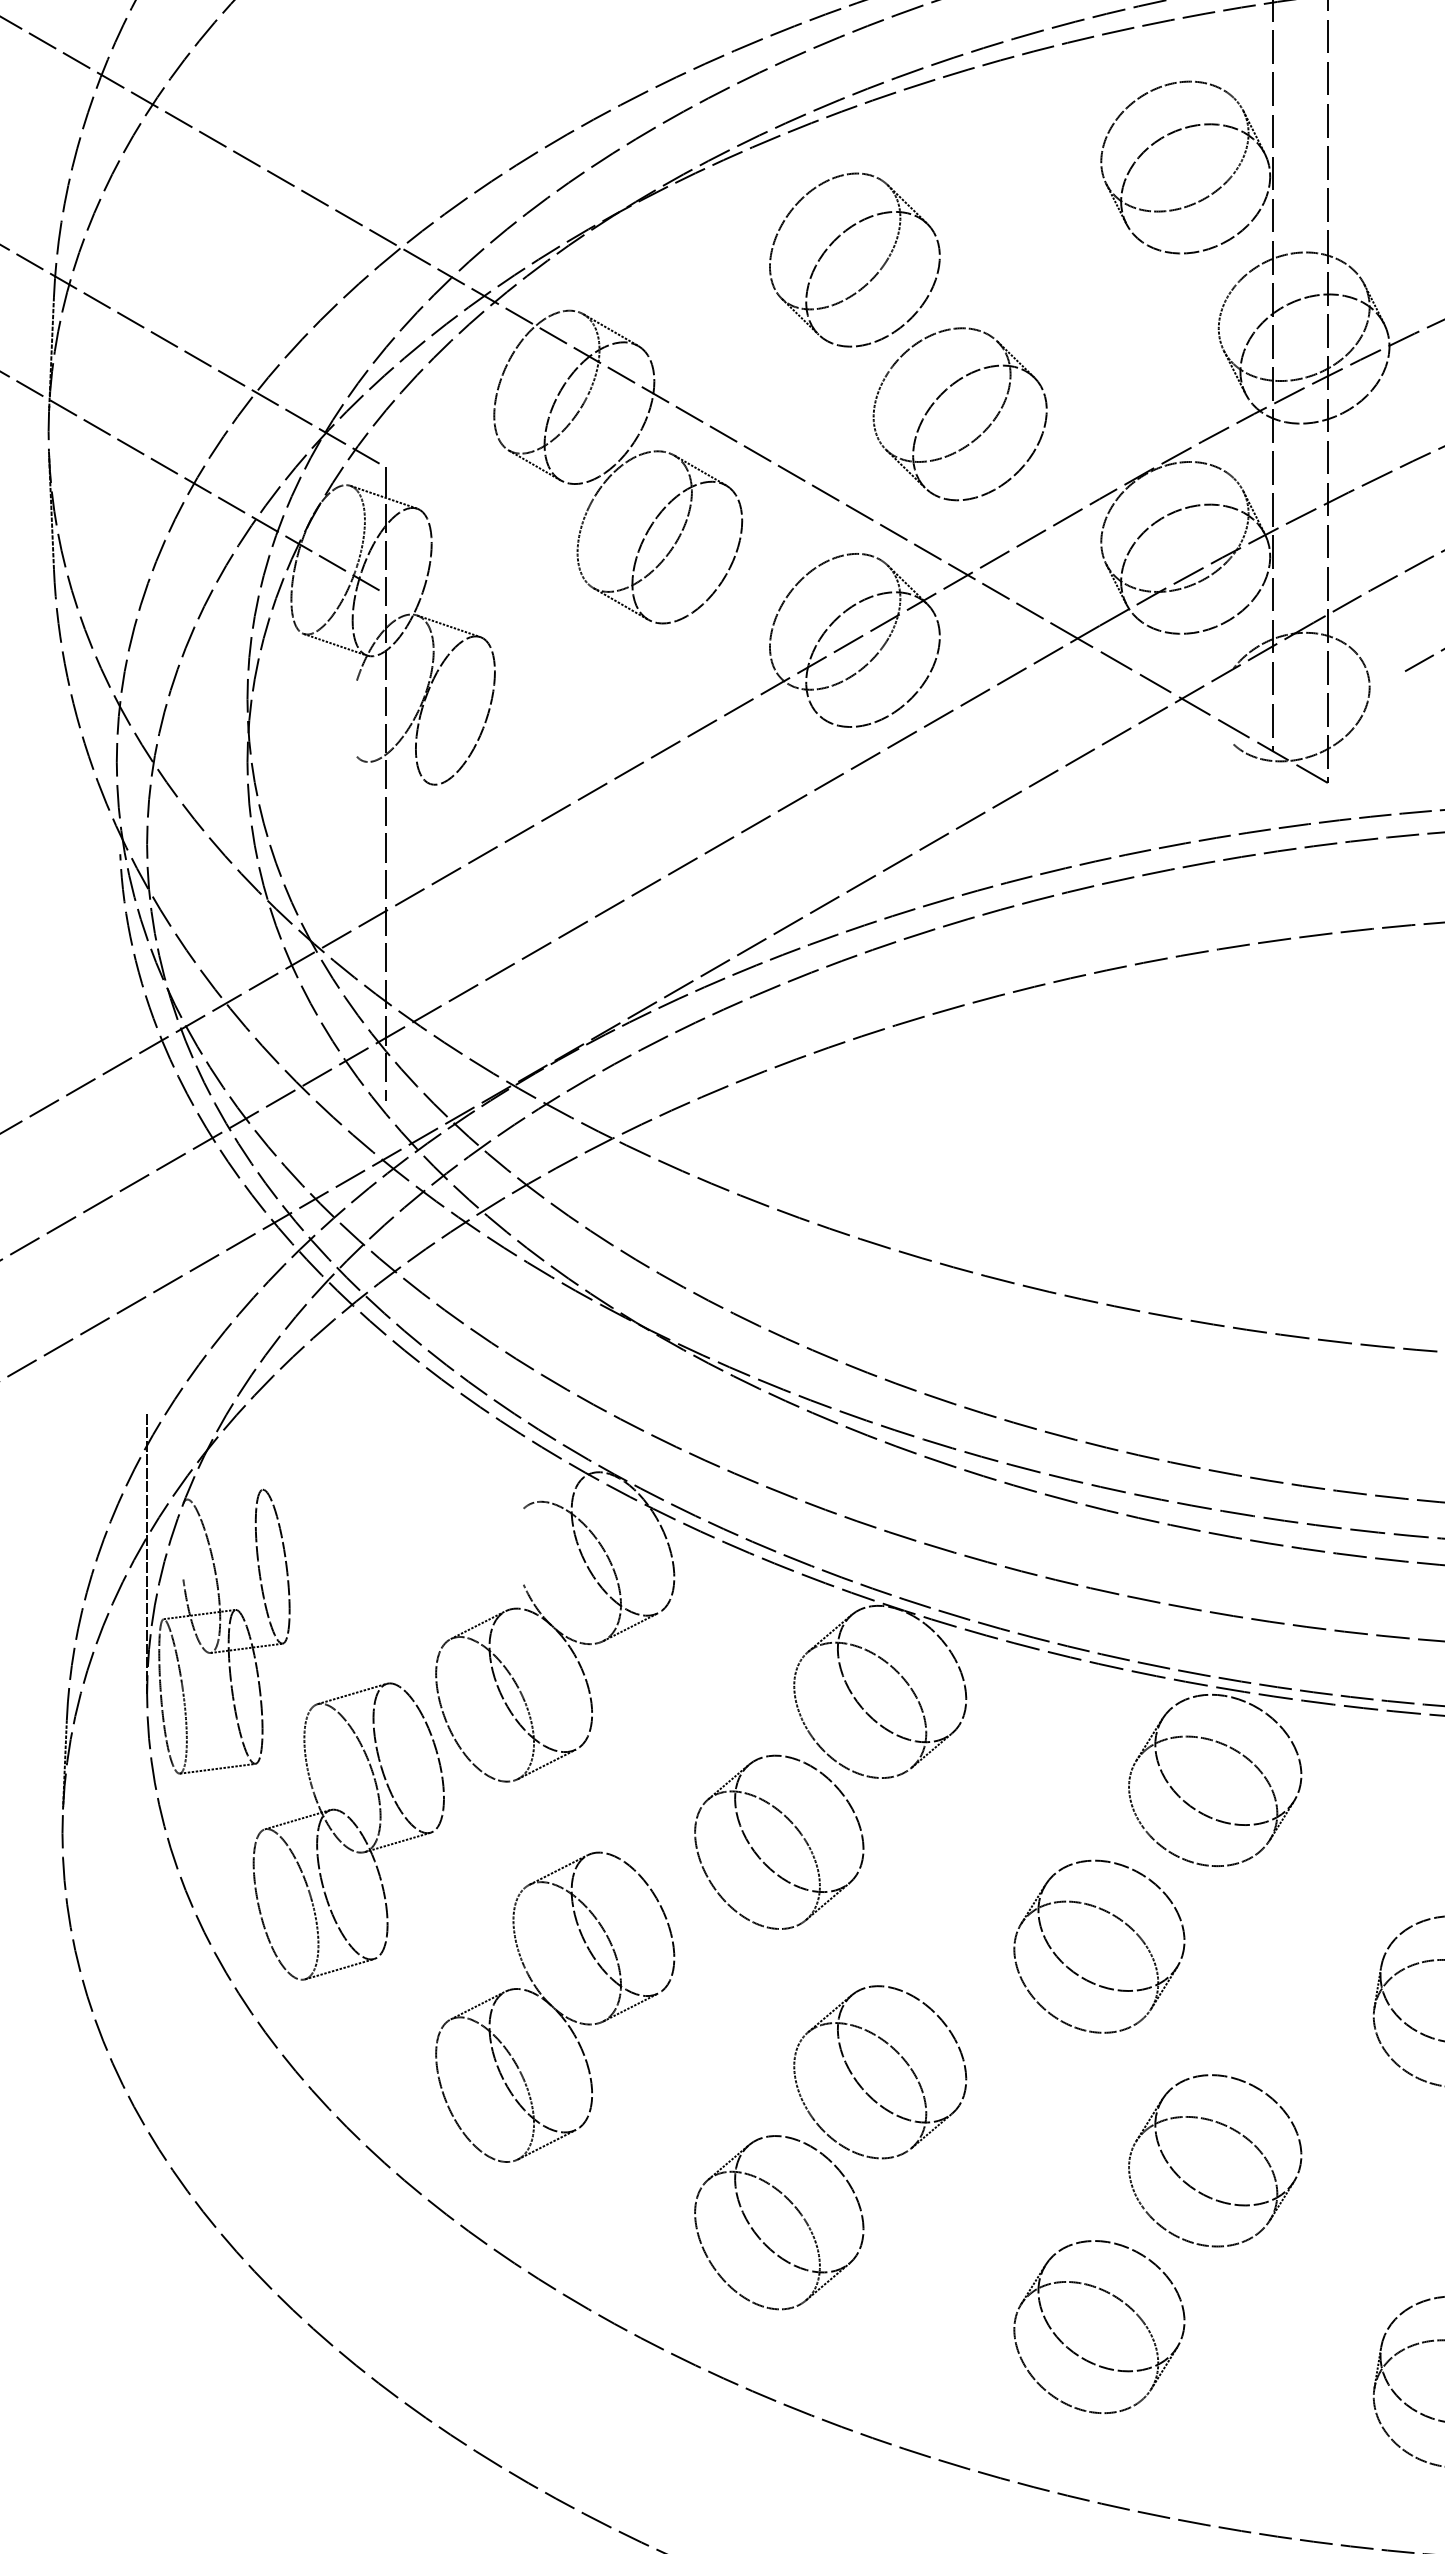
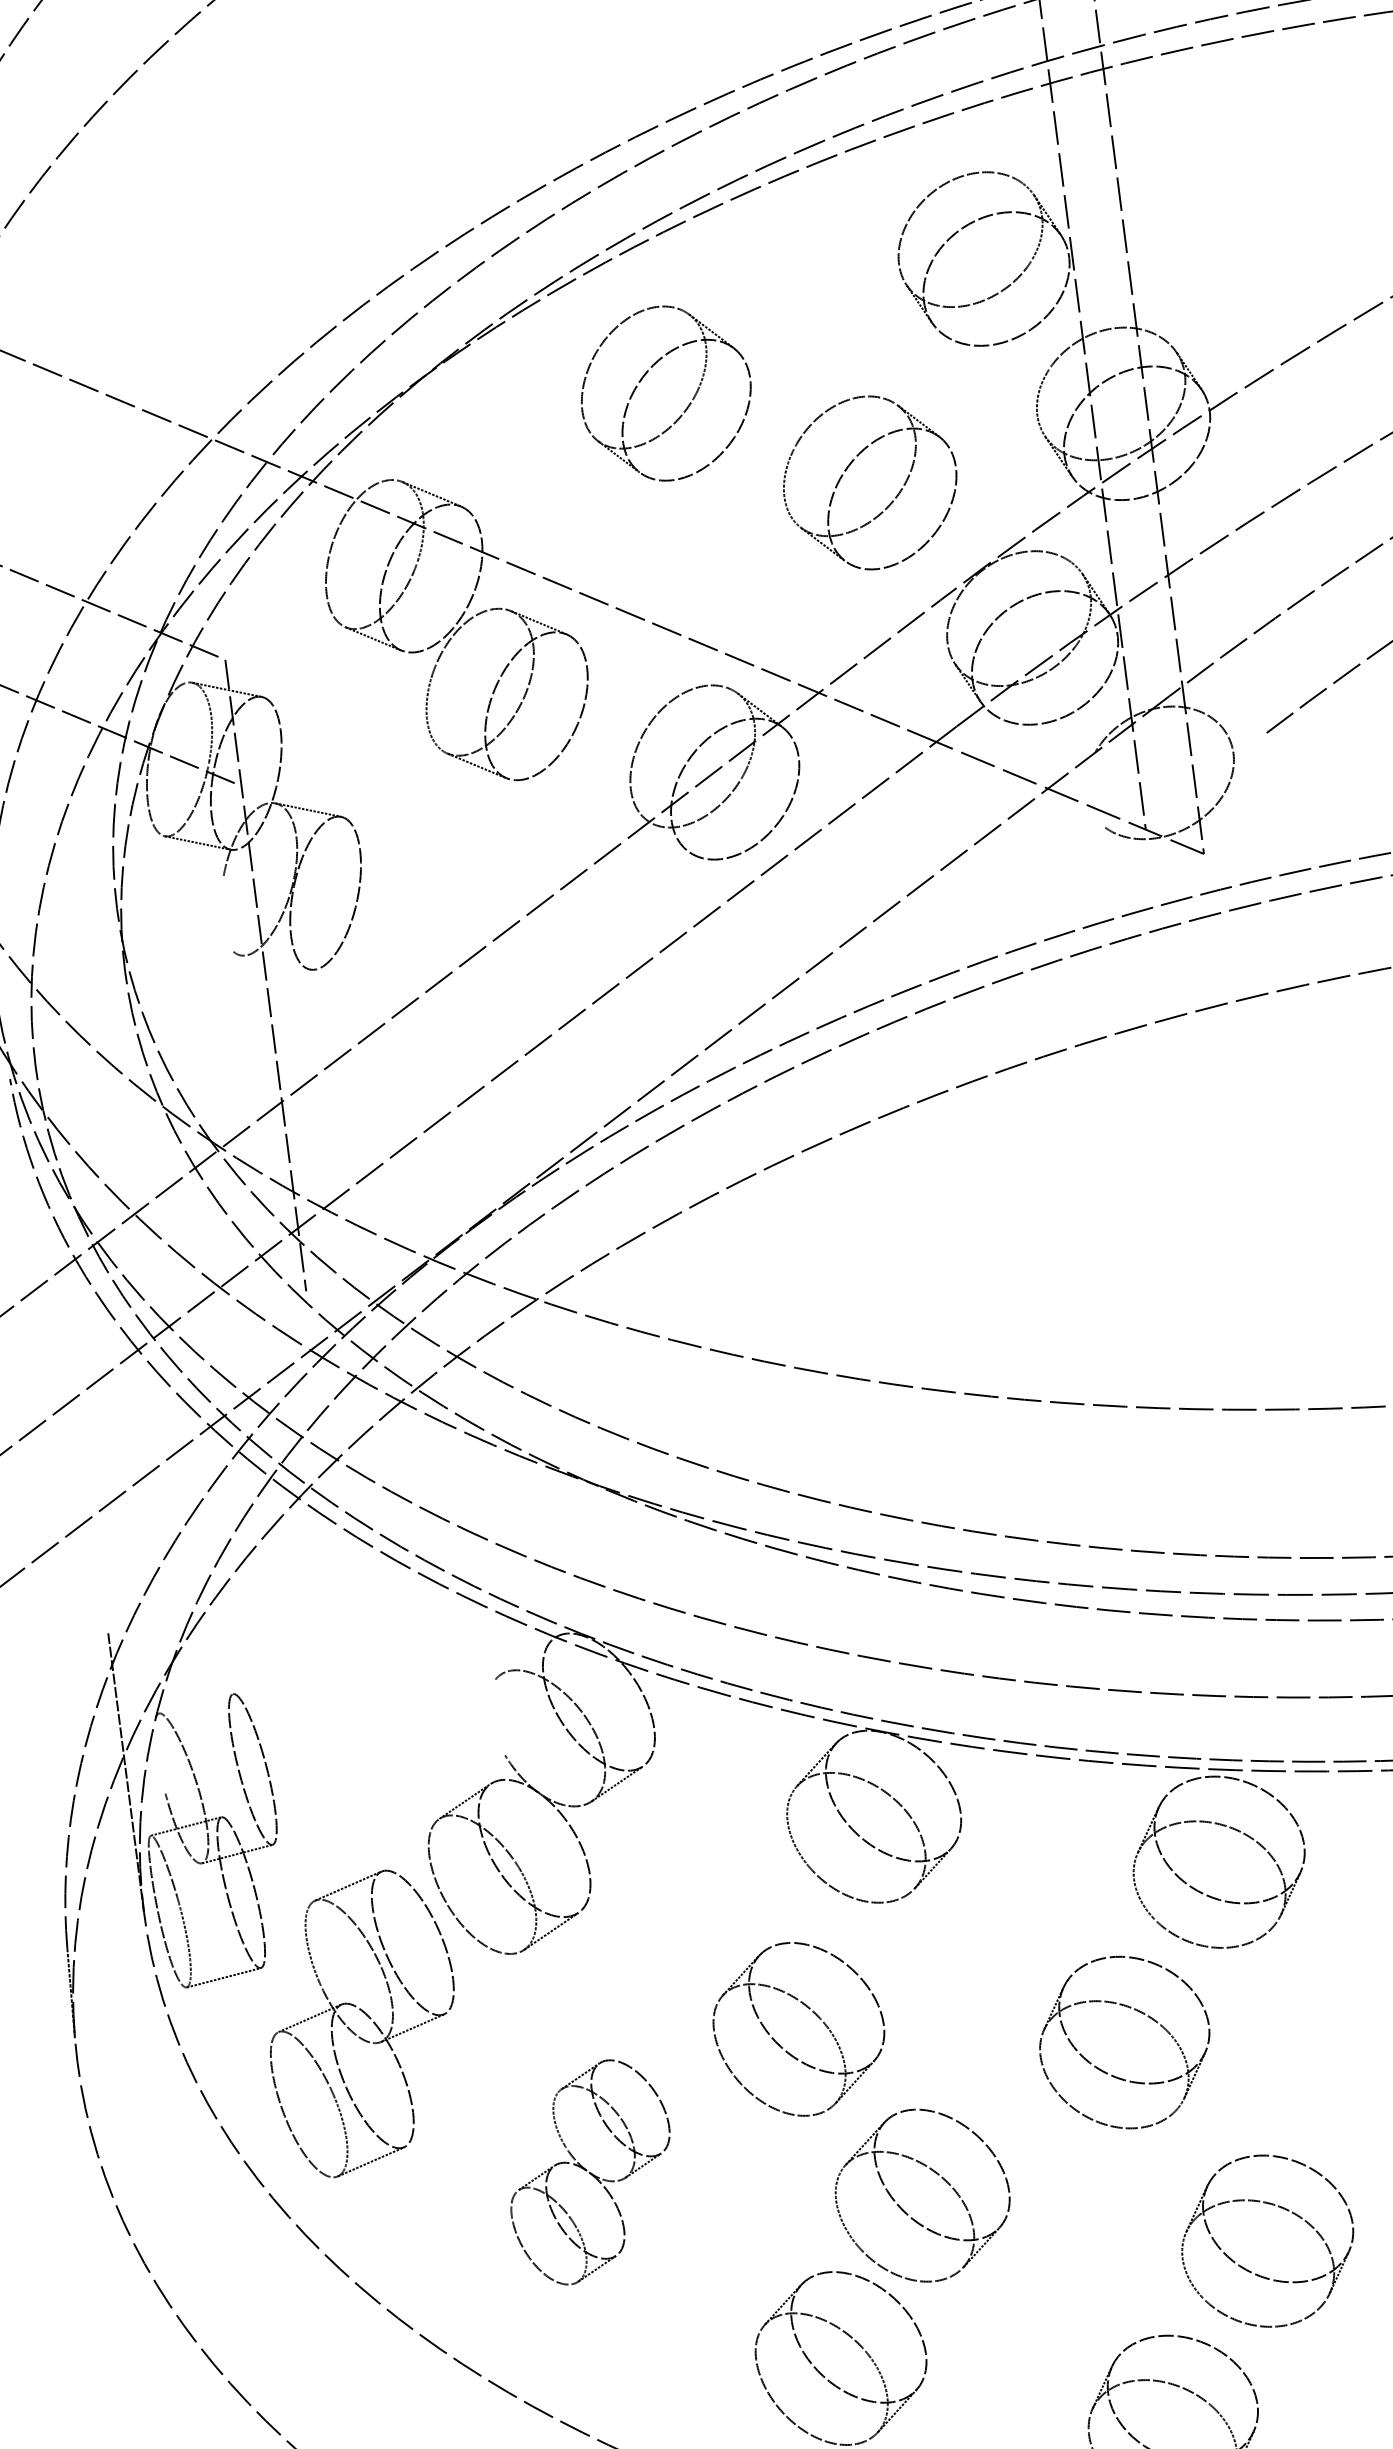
part: (941, 395) -> (849, 466), moved
part: (794, 1827) -> (812, 2012), moved
part: (555, 2006) -> (590, 2171), size x0.7

